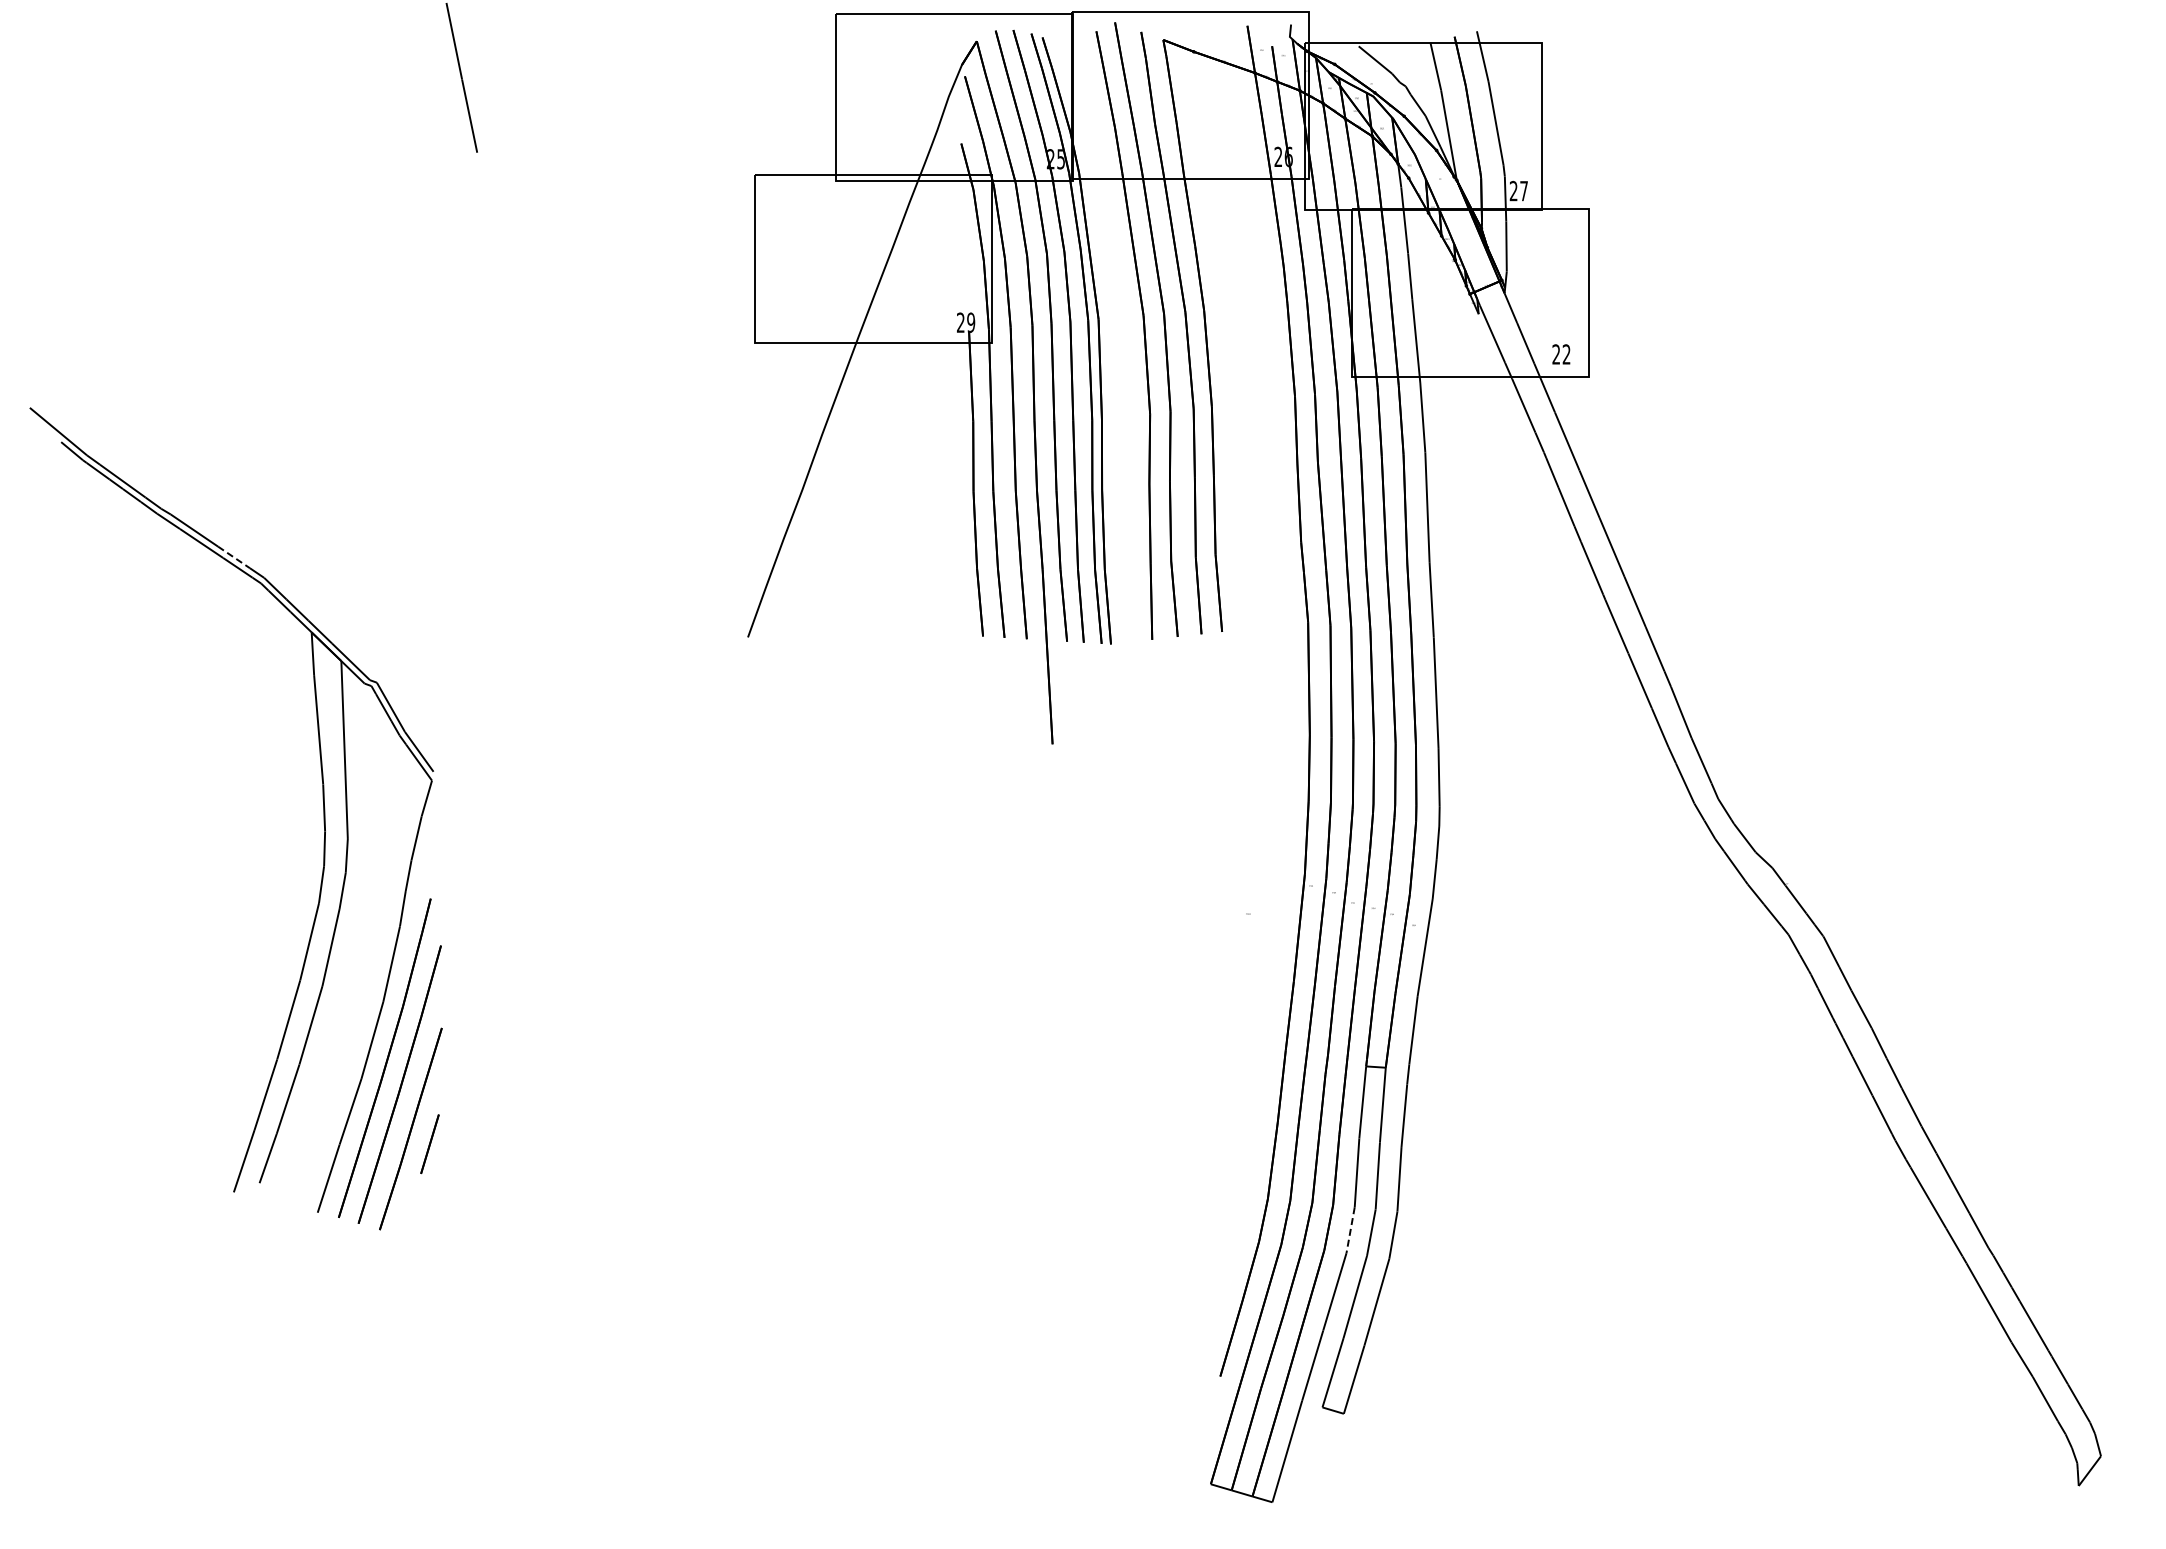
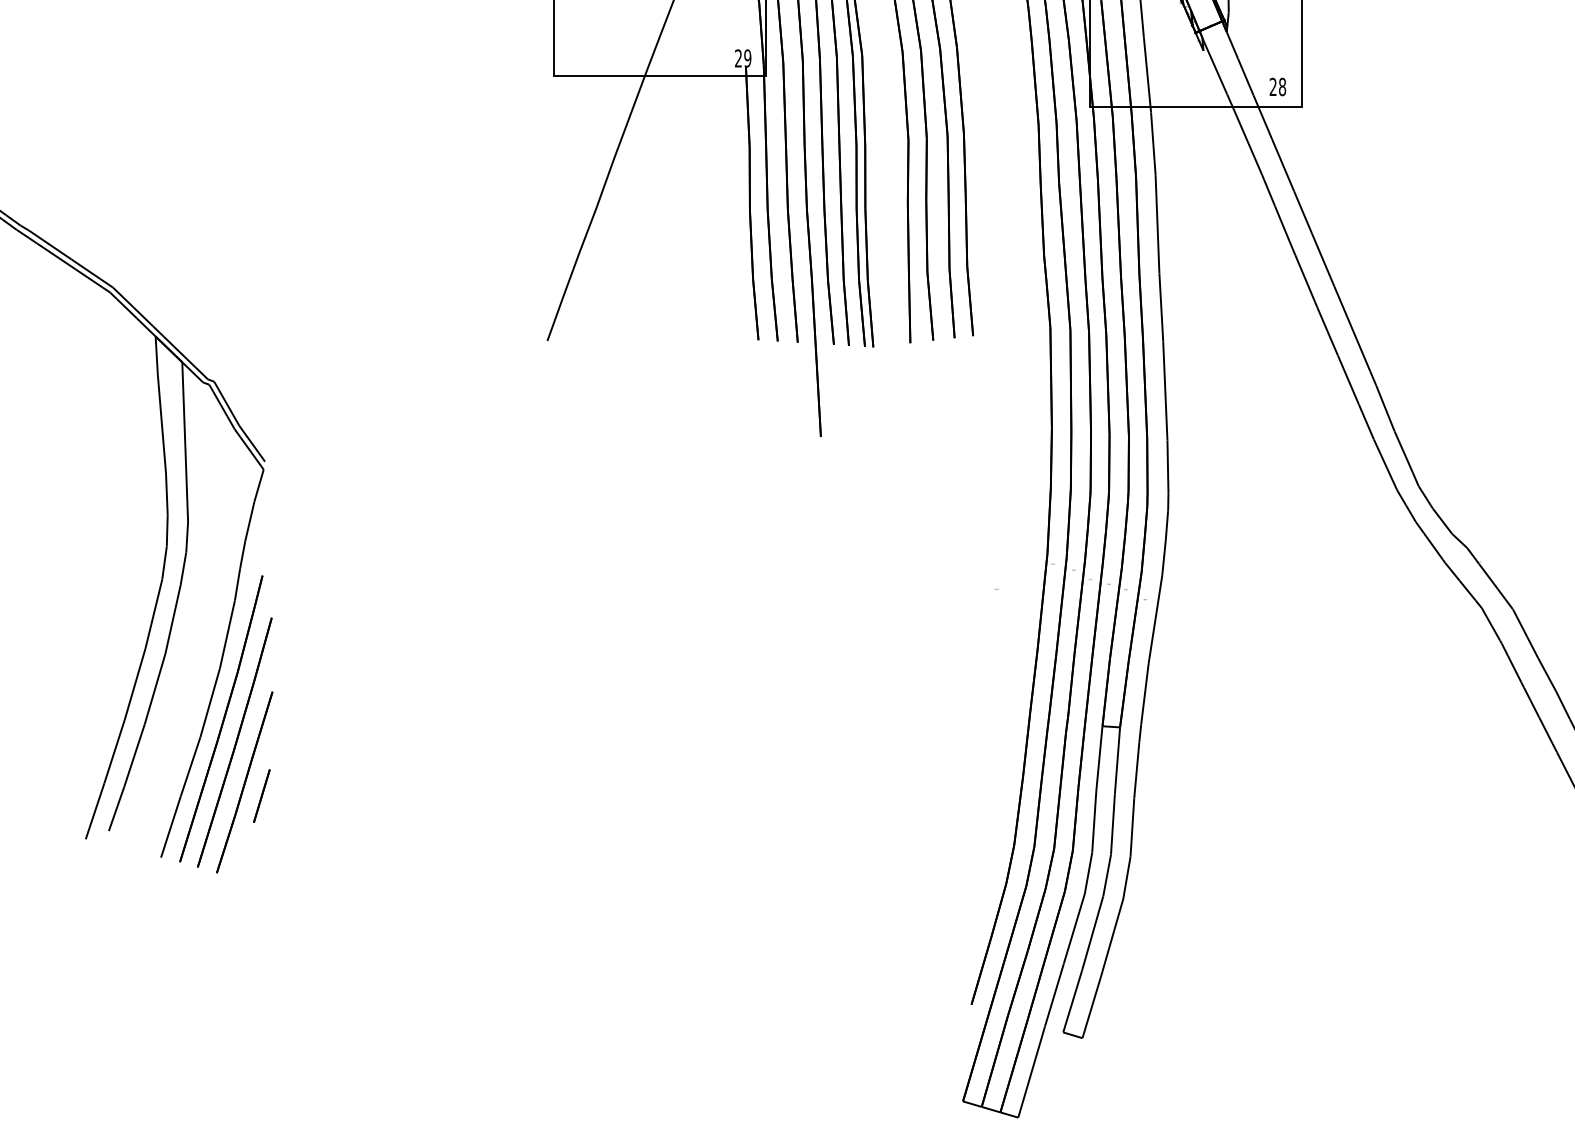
text: (1566, 354) -> (1282, 87), 22 -> 28
line: (234, 557) -> (86, 269), dashed -> solid
line: (1350, 1230) -> (1088, 873), dashed -> solid

